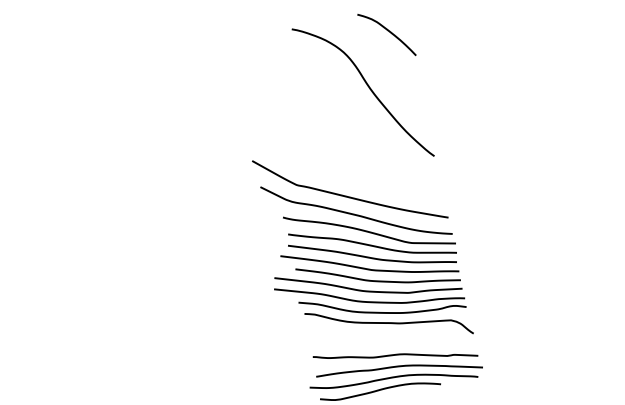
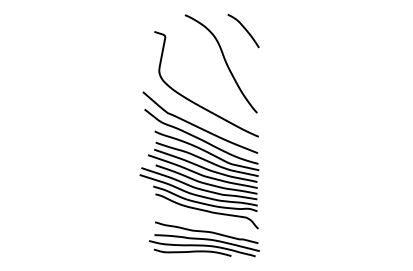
curve: (339, 160) -> (197, 103), added

